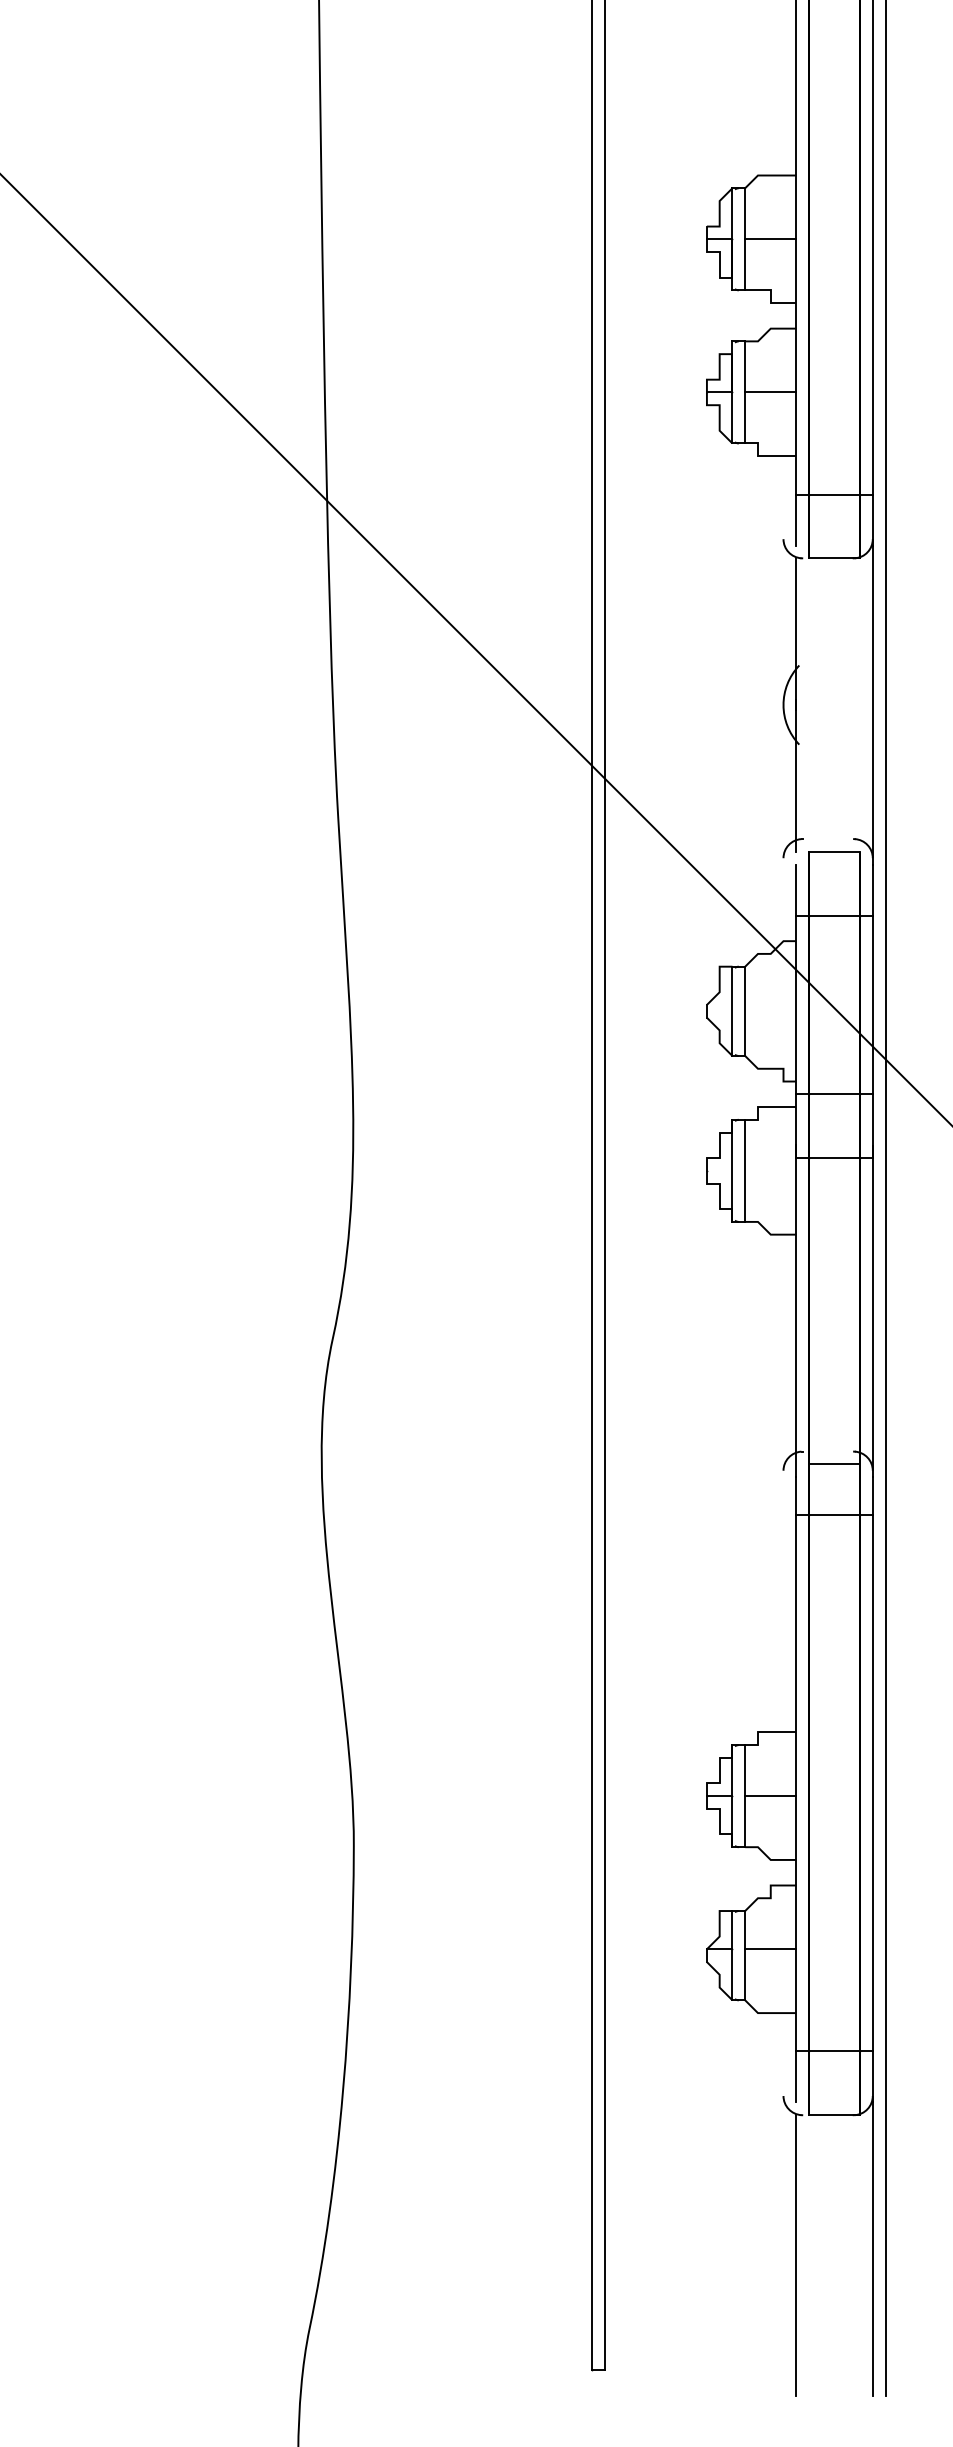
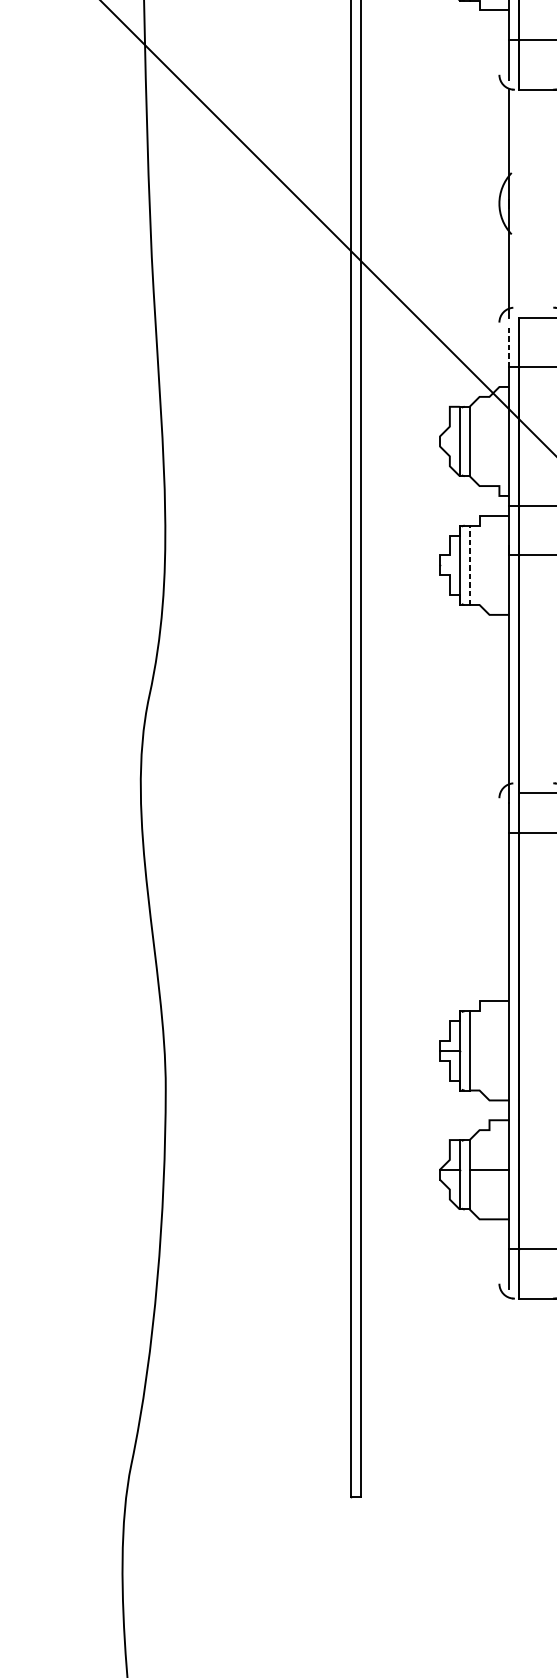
line: (796, 890) -> (509, 347), solid -> dashed
line: (745, 1170) -> (469, 565), solid -> dashed
line: (770, 1796) -> (489, 1051), removed
line: (796, 2255) -> (509, 1407), removed

